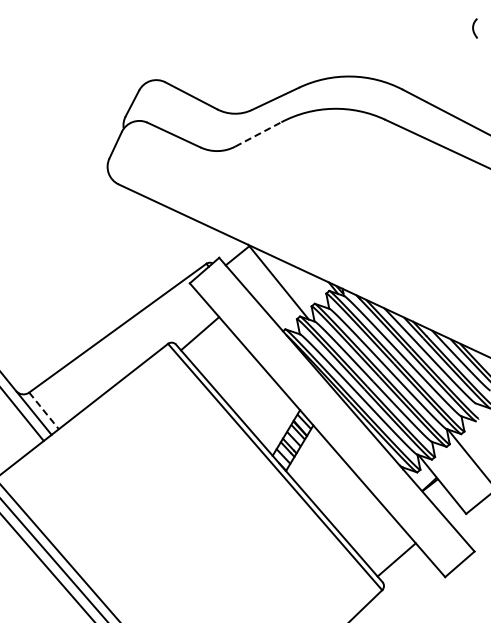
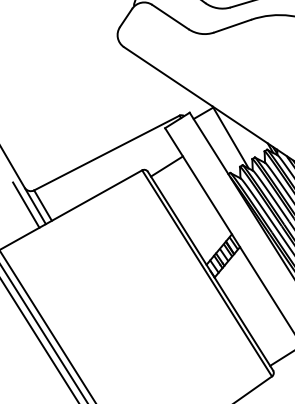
line: (258, 134) -> (232, 26), dashed -> solid
line: (44, 410) -> (43, 205), dashed -> solid

